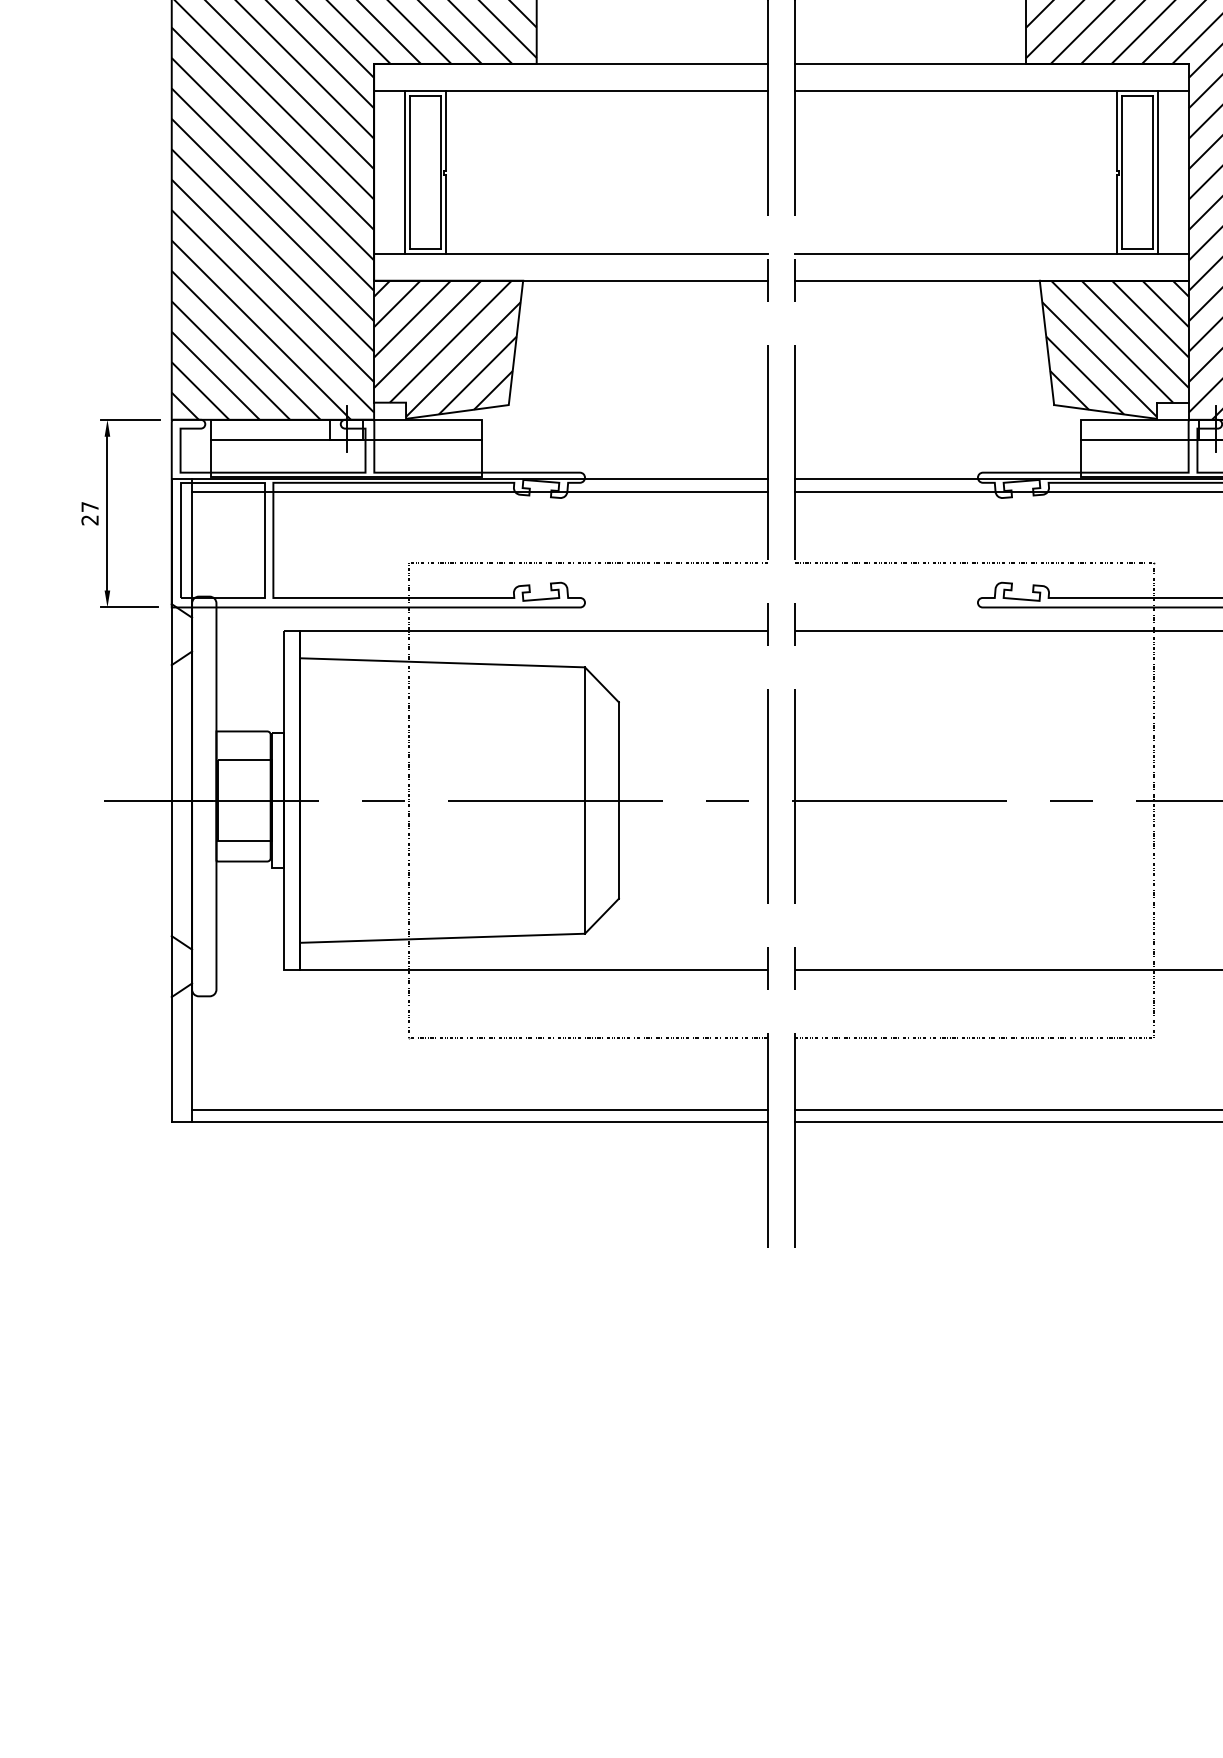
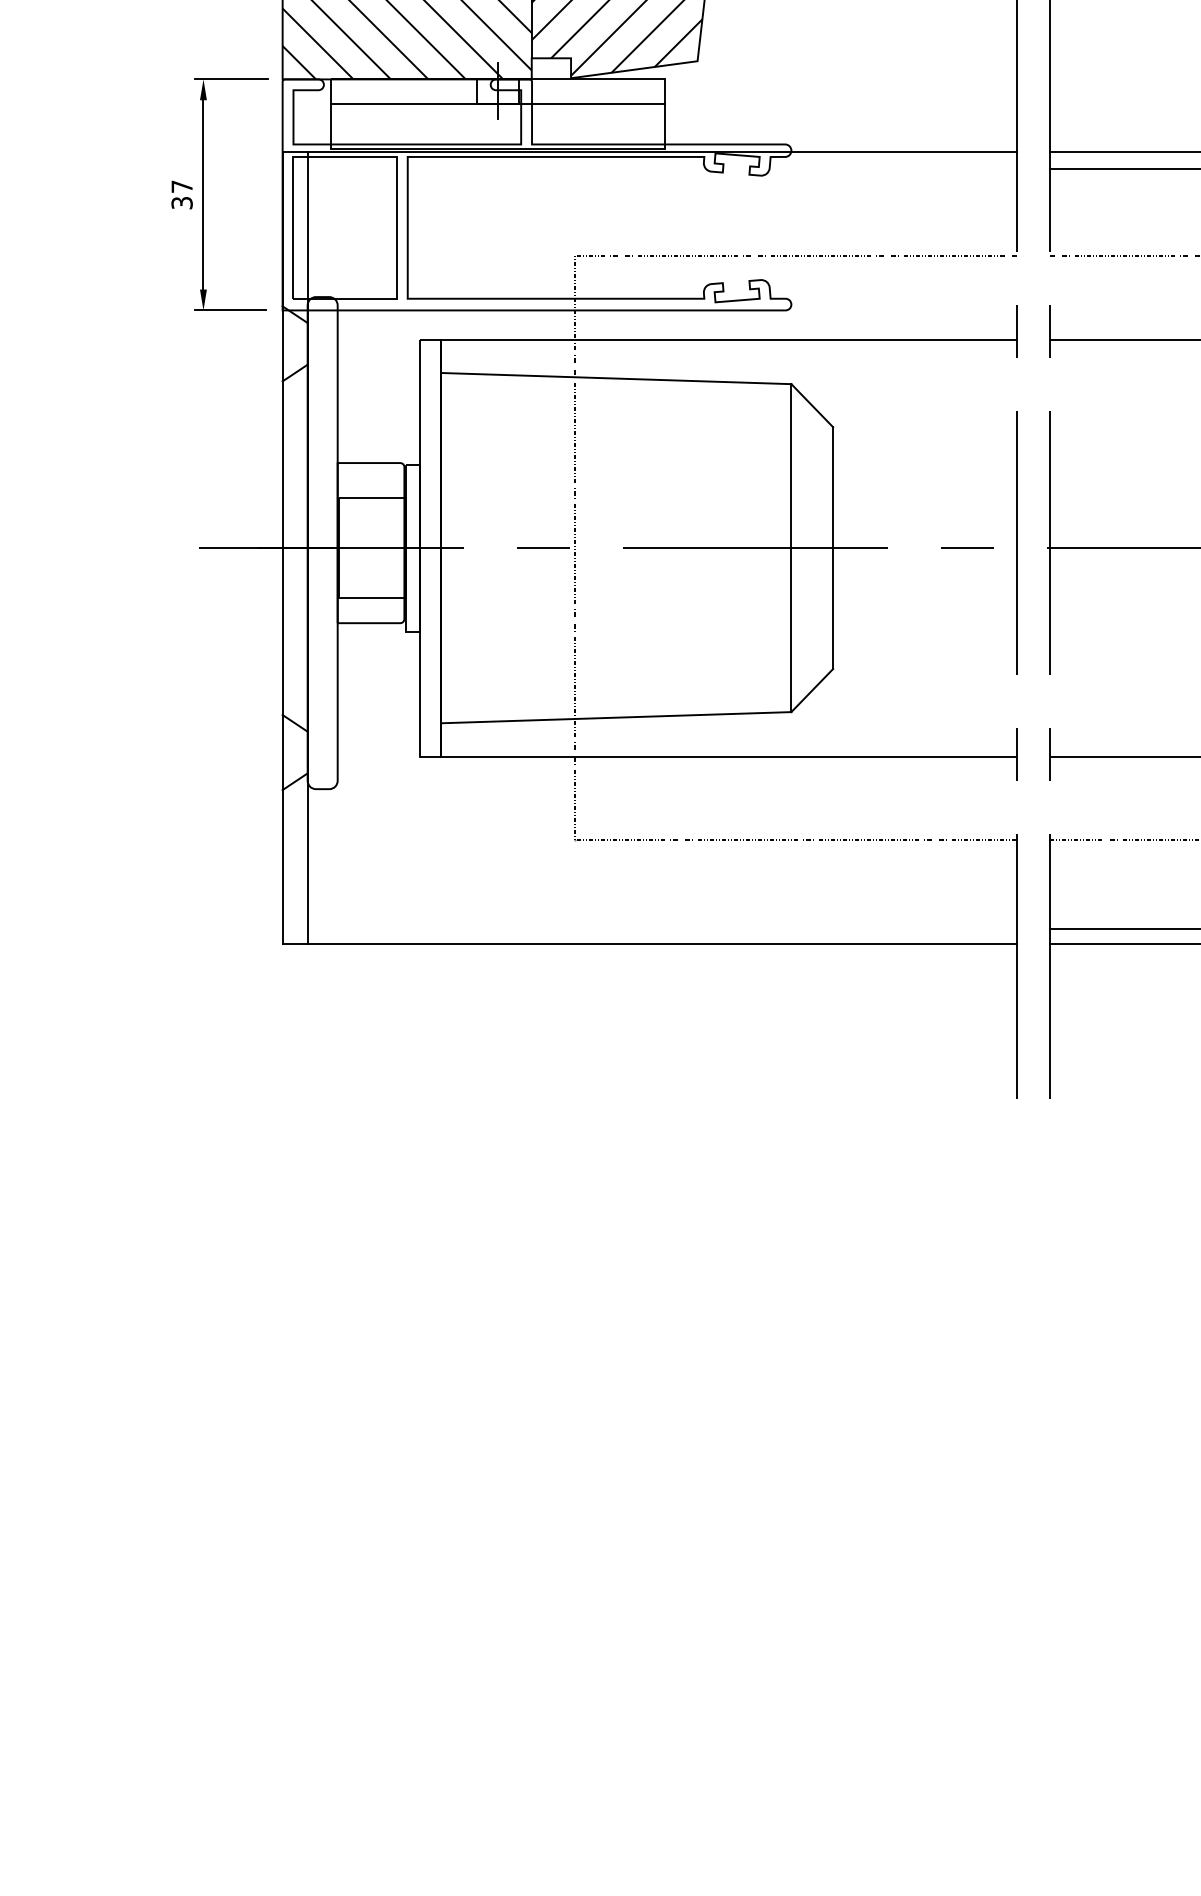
line: (479, 492) -> (661, 168), removed
text: (89, 520) -> (181, 203), 27 -> 37
line: (479, 1110) -> (661, 929), removed

